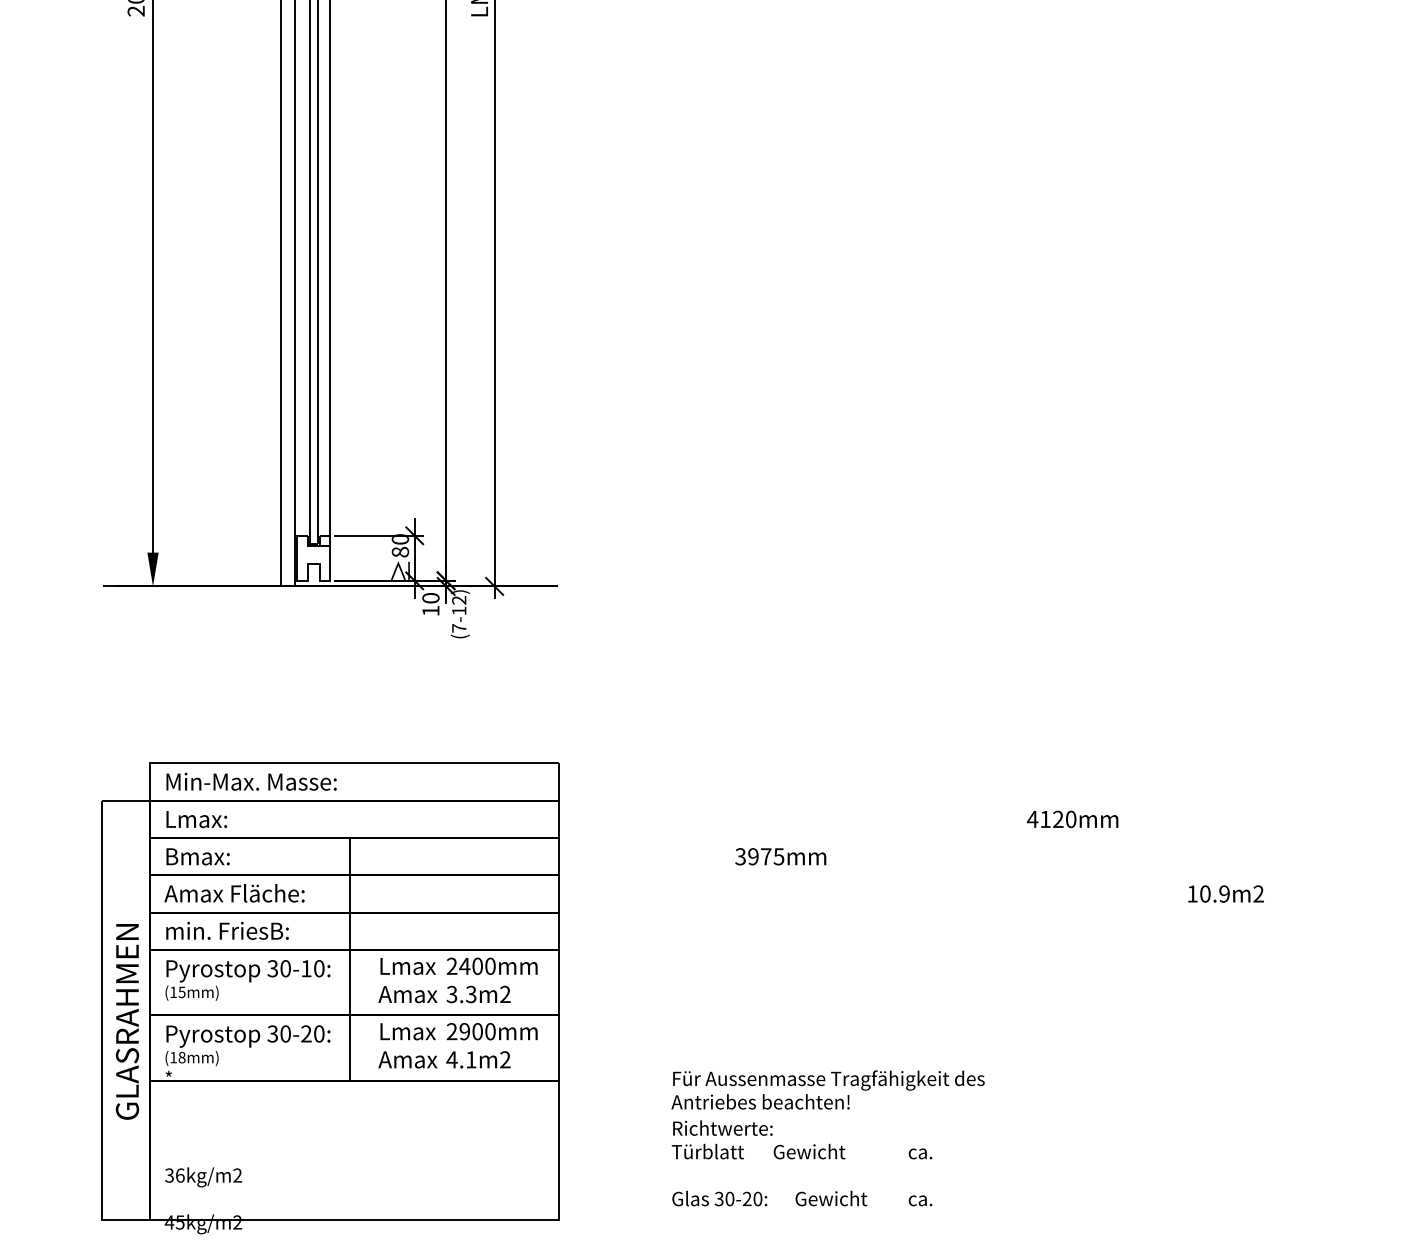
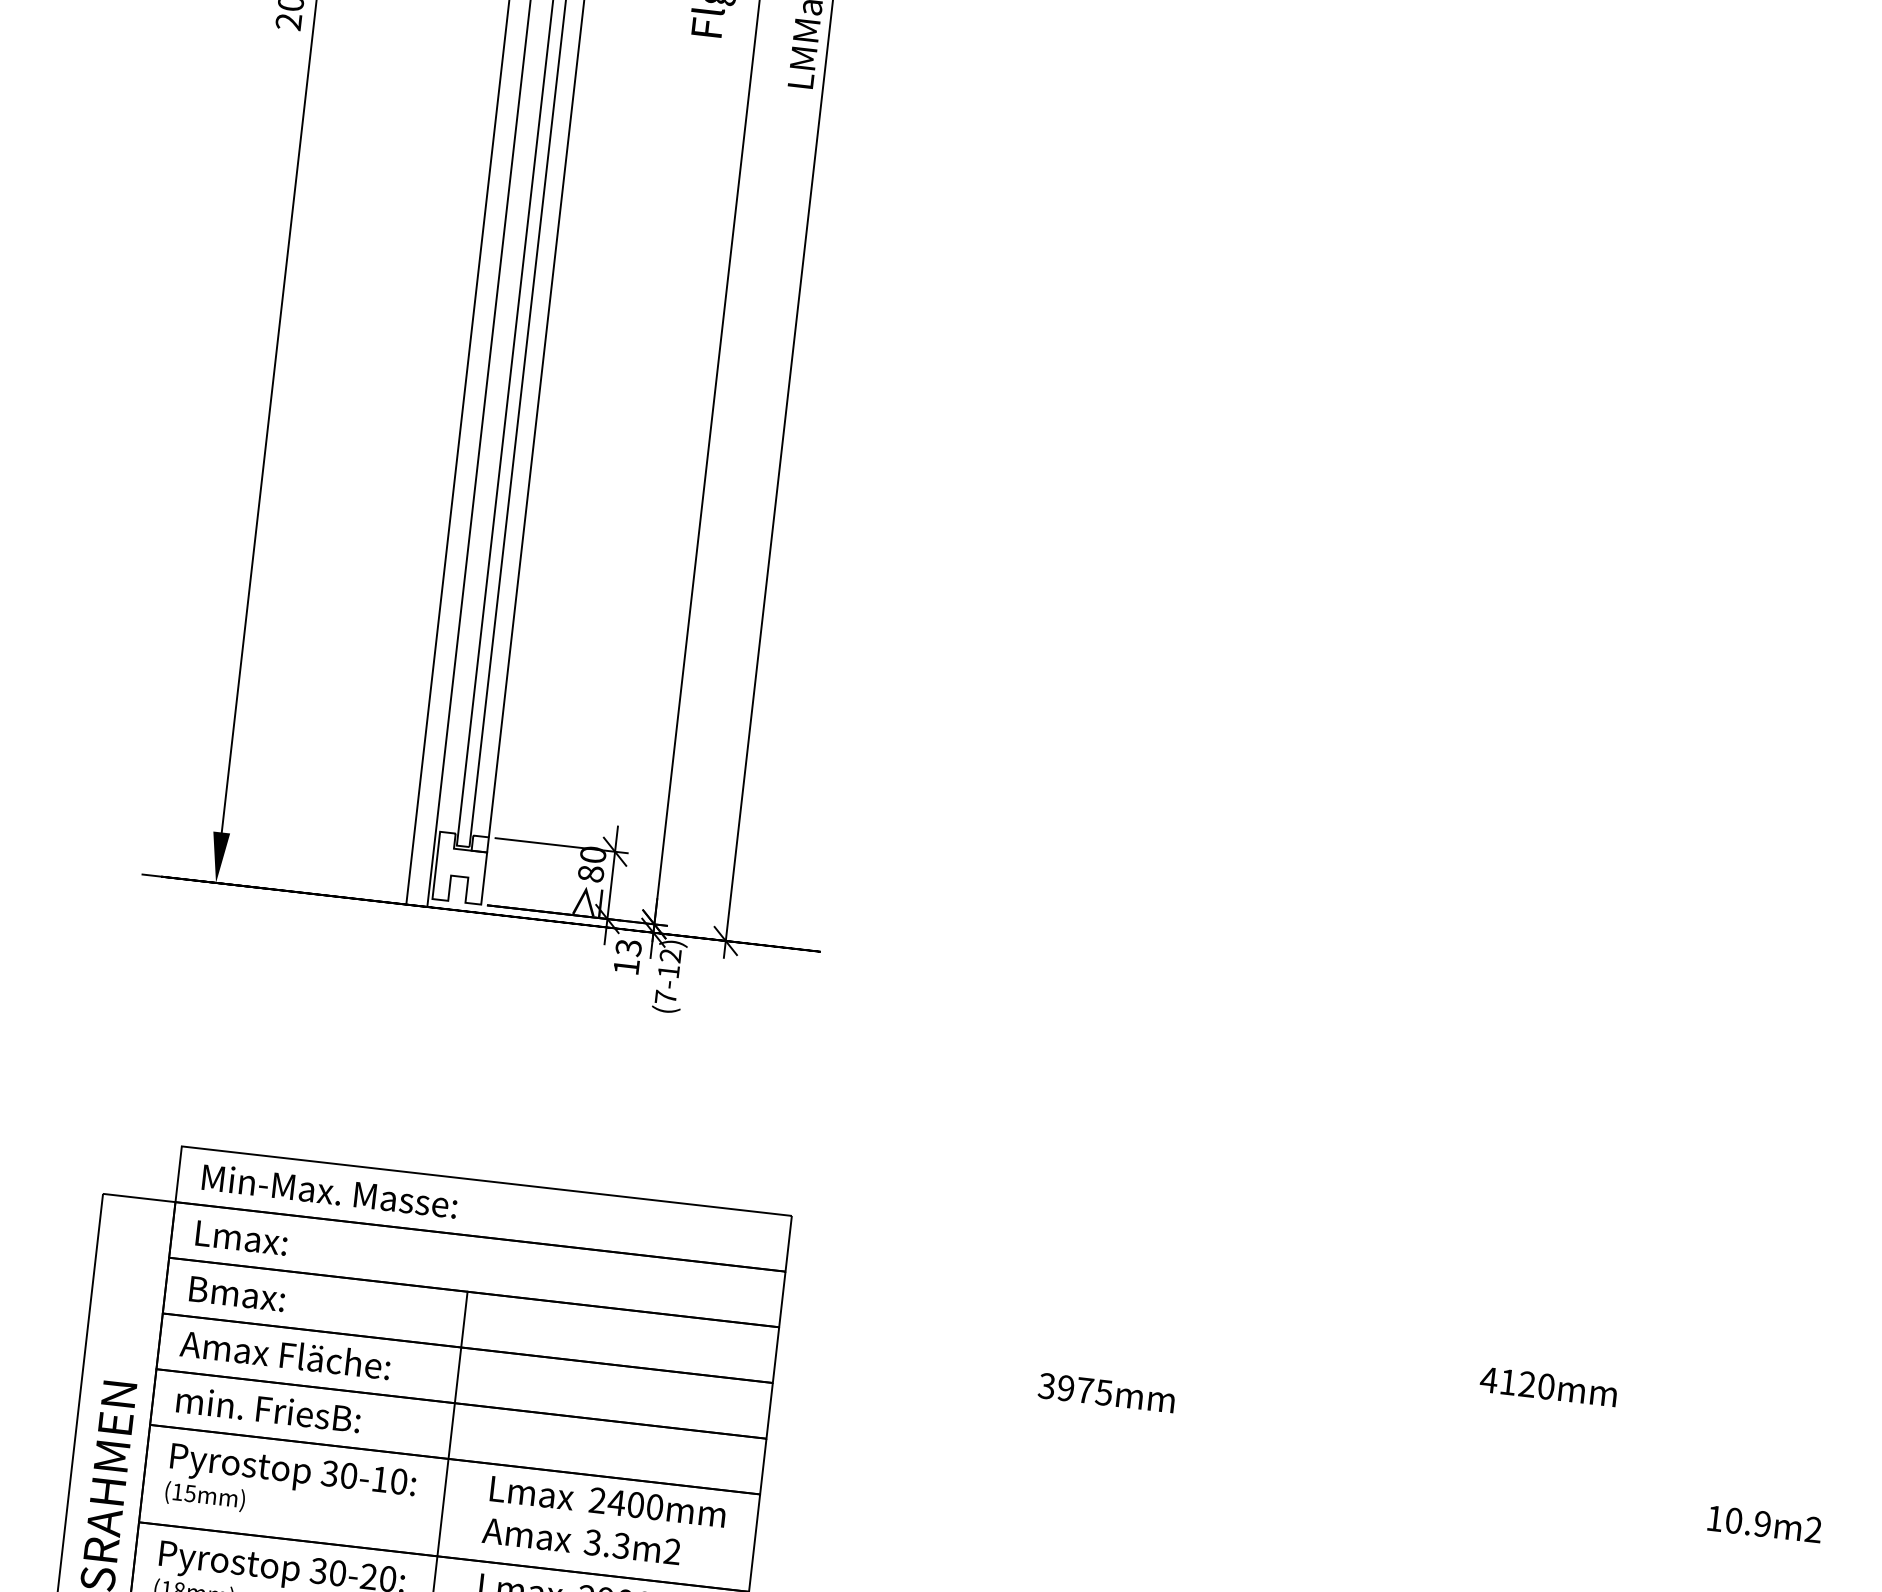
text: (430, 598) -> (628, 948), 10 -> 13

